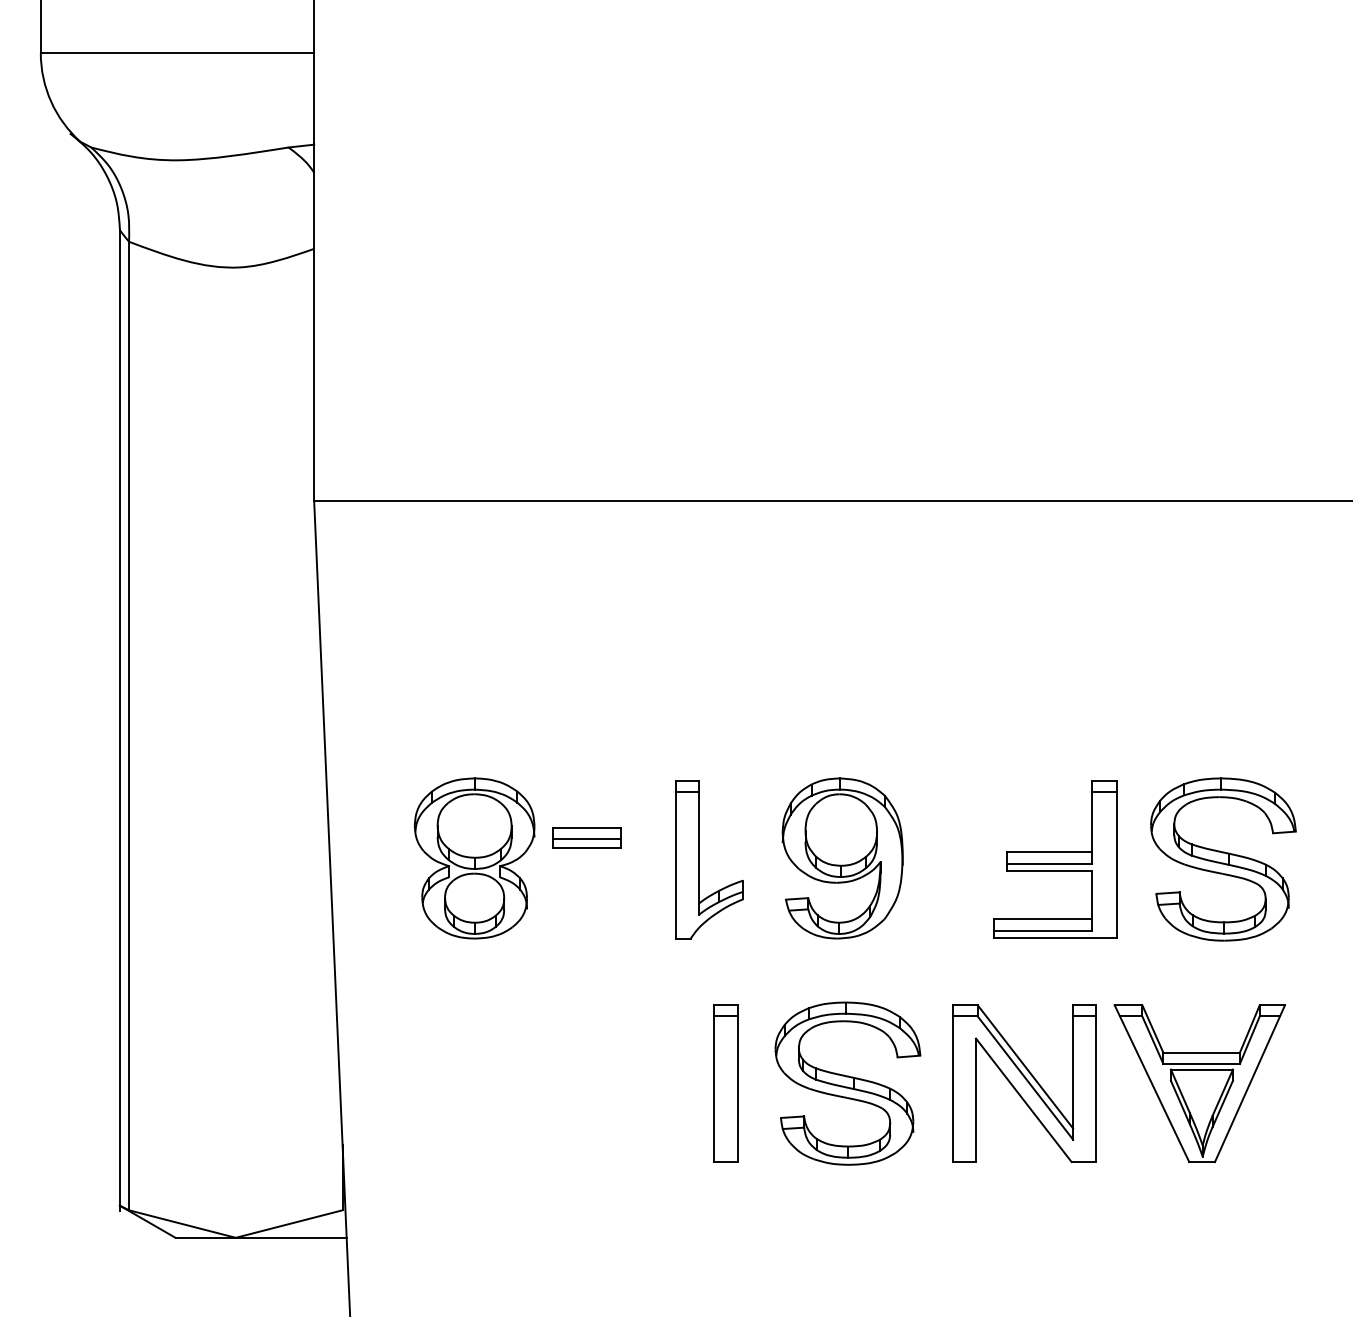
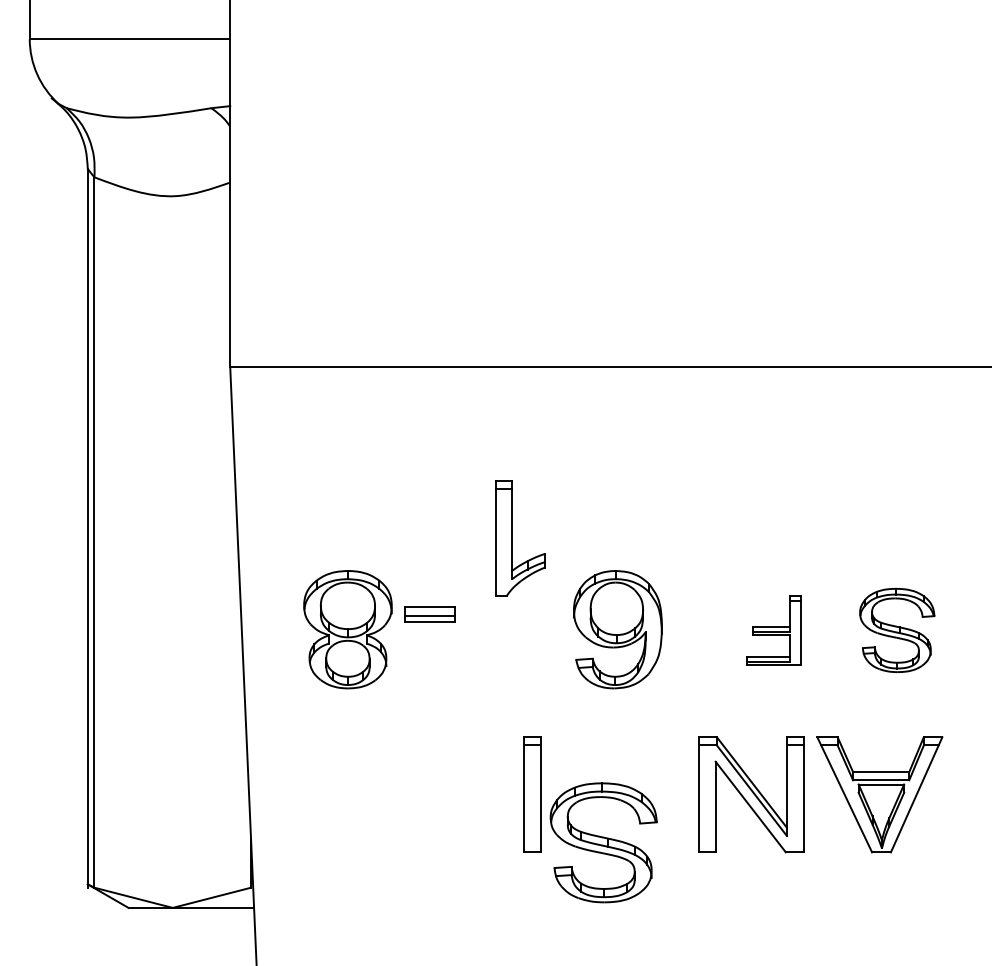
part: (698, 859) -> (512, 538), moved
part: (1054, 859) -> (773, 630), size x0.6
part: (1223, 859) -> (897, 630), size x0.7
part: (847, 1083) -> (603, 842), moved

